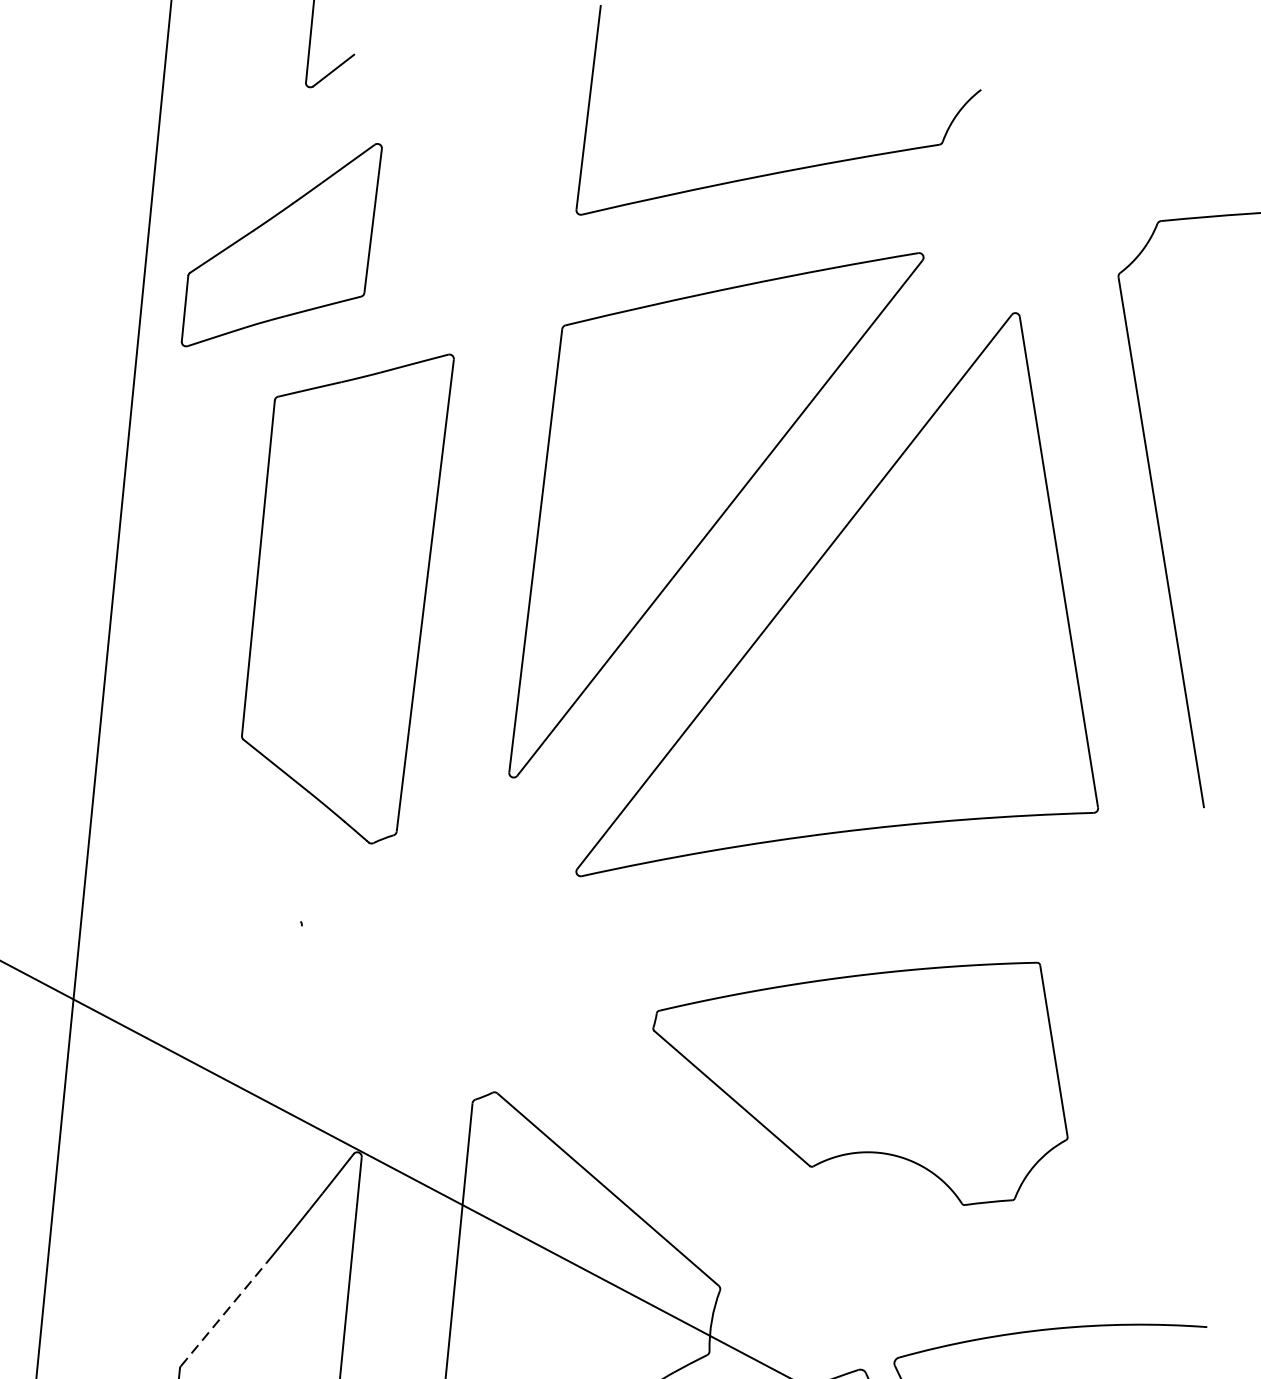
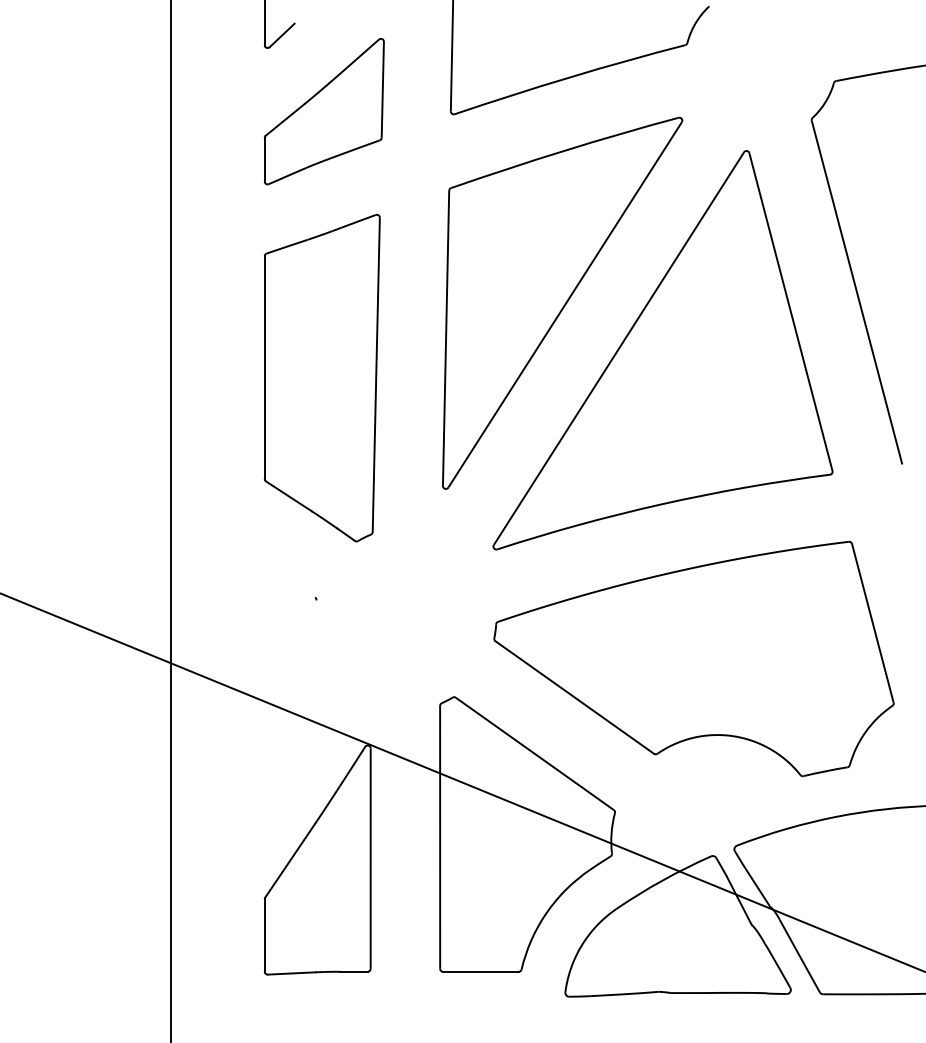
part: (280, 244) -> (323, 111), moved
part: (861, 1069) -> (693, 658), size x1.43
line: (224, 1314) -> (290, 860), dashed -> solid

